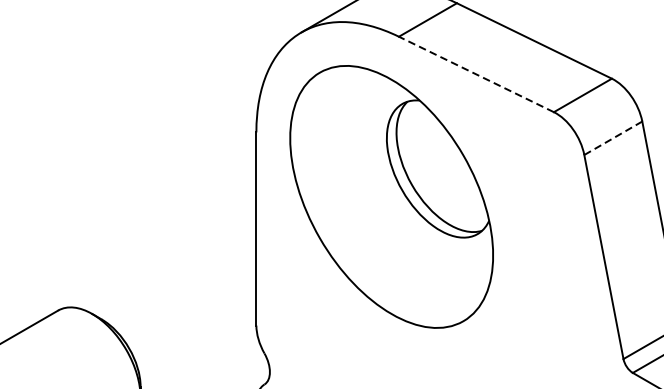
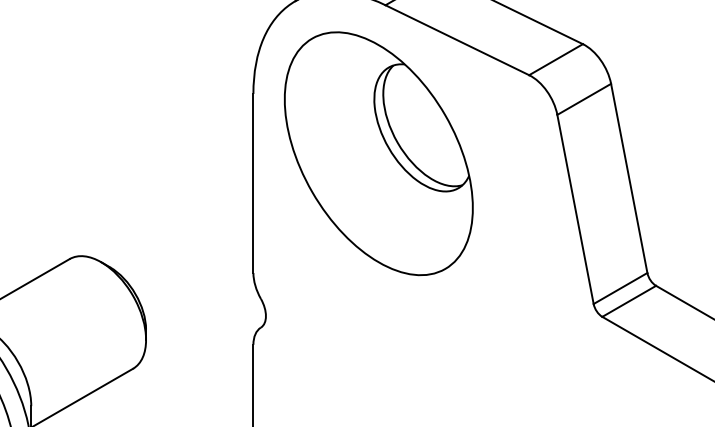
line: (476, 74) -> (457, 40), dashed -> solid
line: (612, 138) -> (583, 99), dashed -> solid

